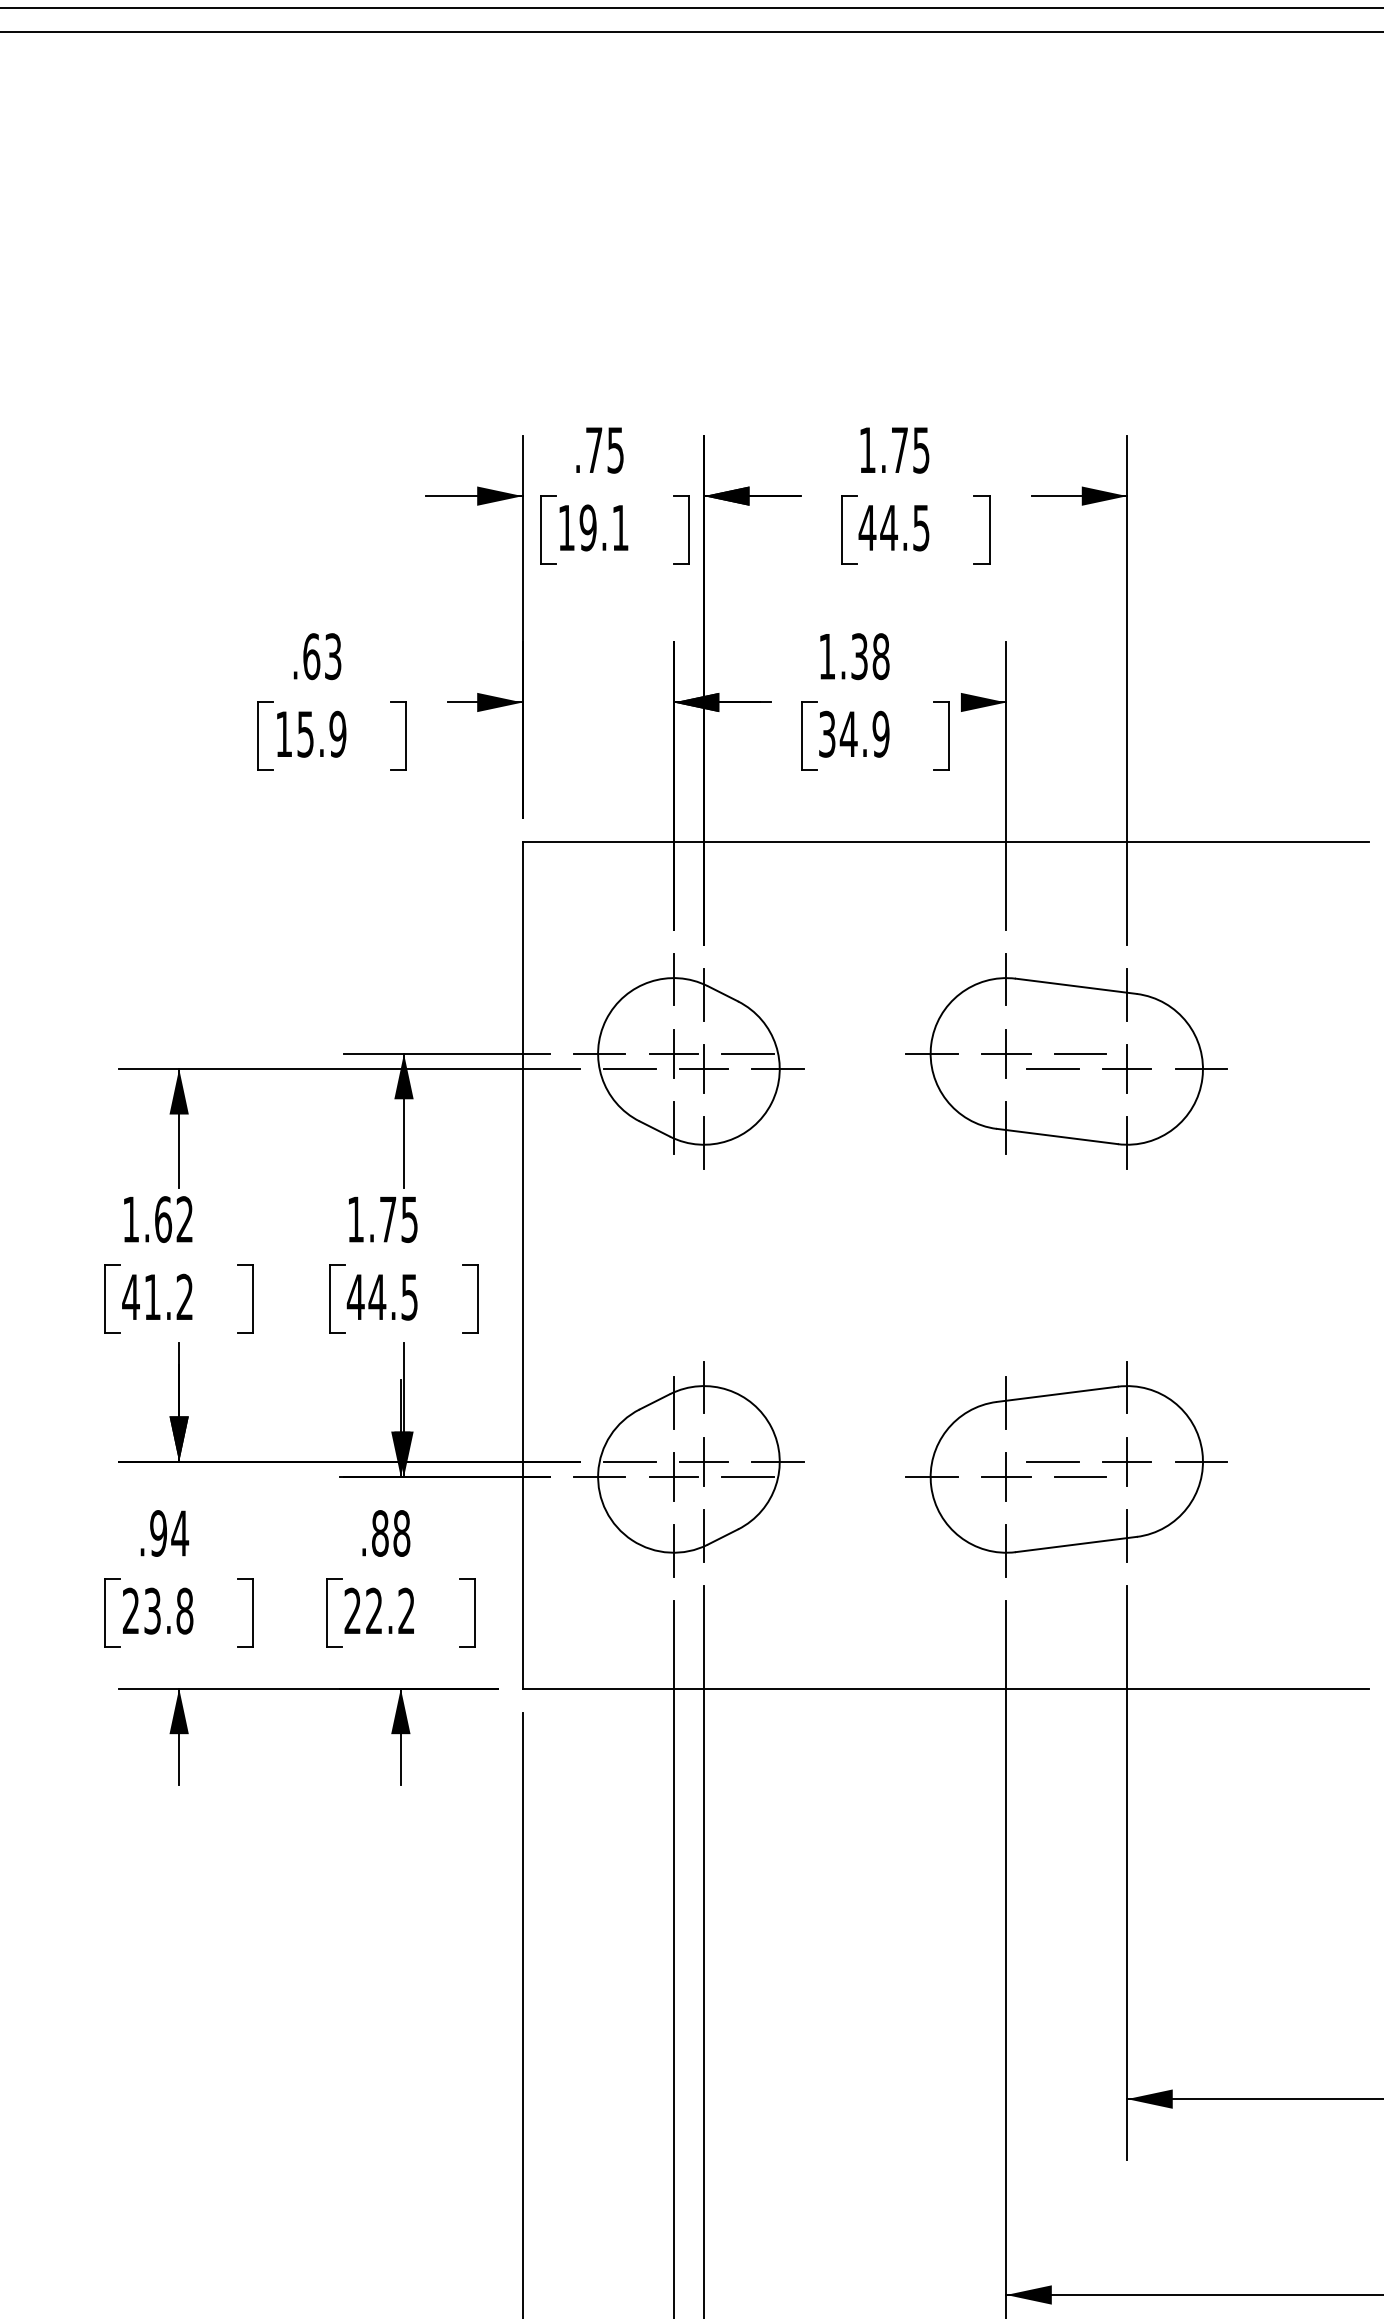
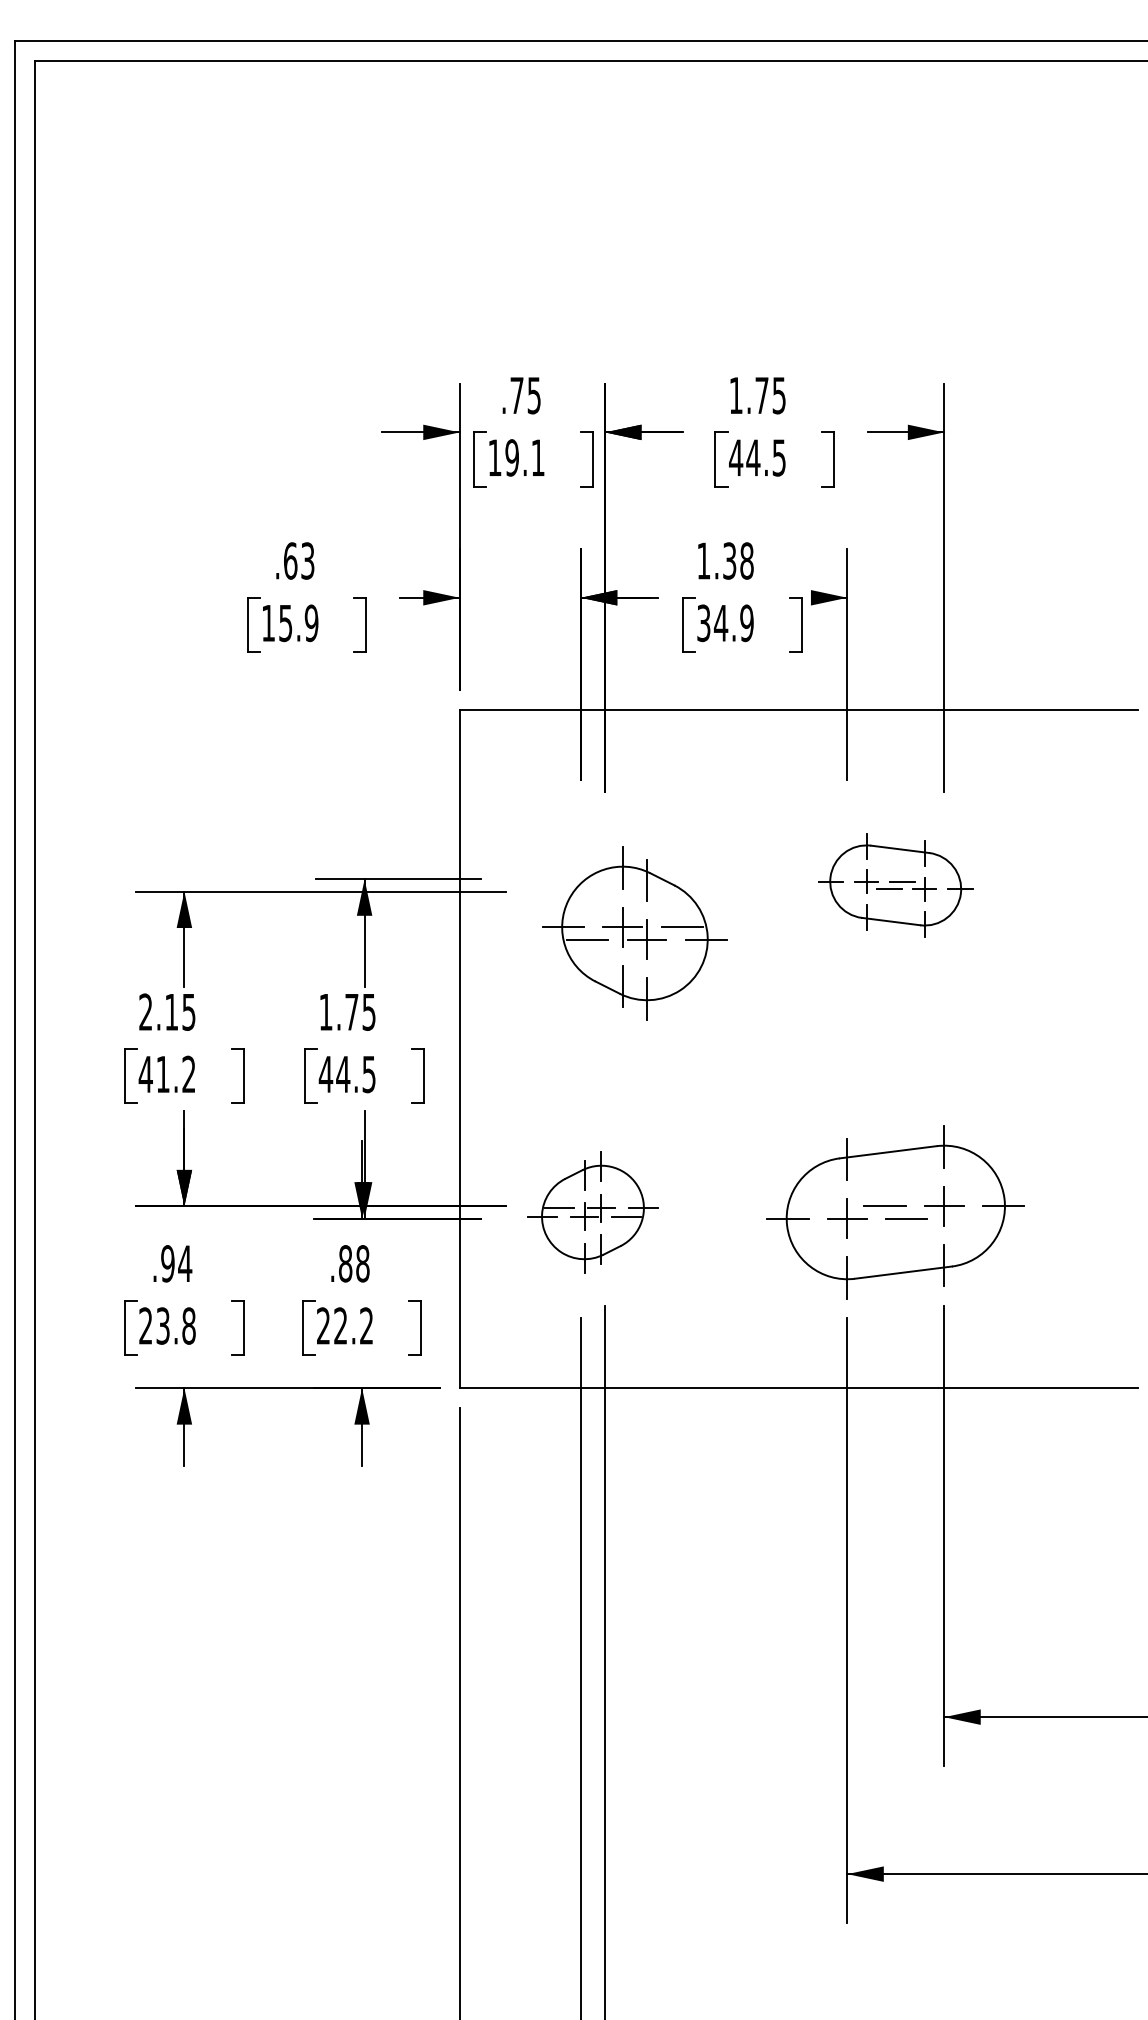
part: (688, 1061) -> (634, 933), moved
part: (1066, 1061) -> (895, 885), size x0.6
text: (158, 1218) -> (167, 1011), 1.62 -> 2.15
part: (688, 1469) -> (592, 1212), size x0.7

